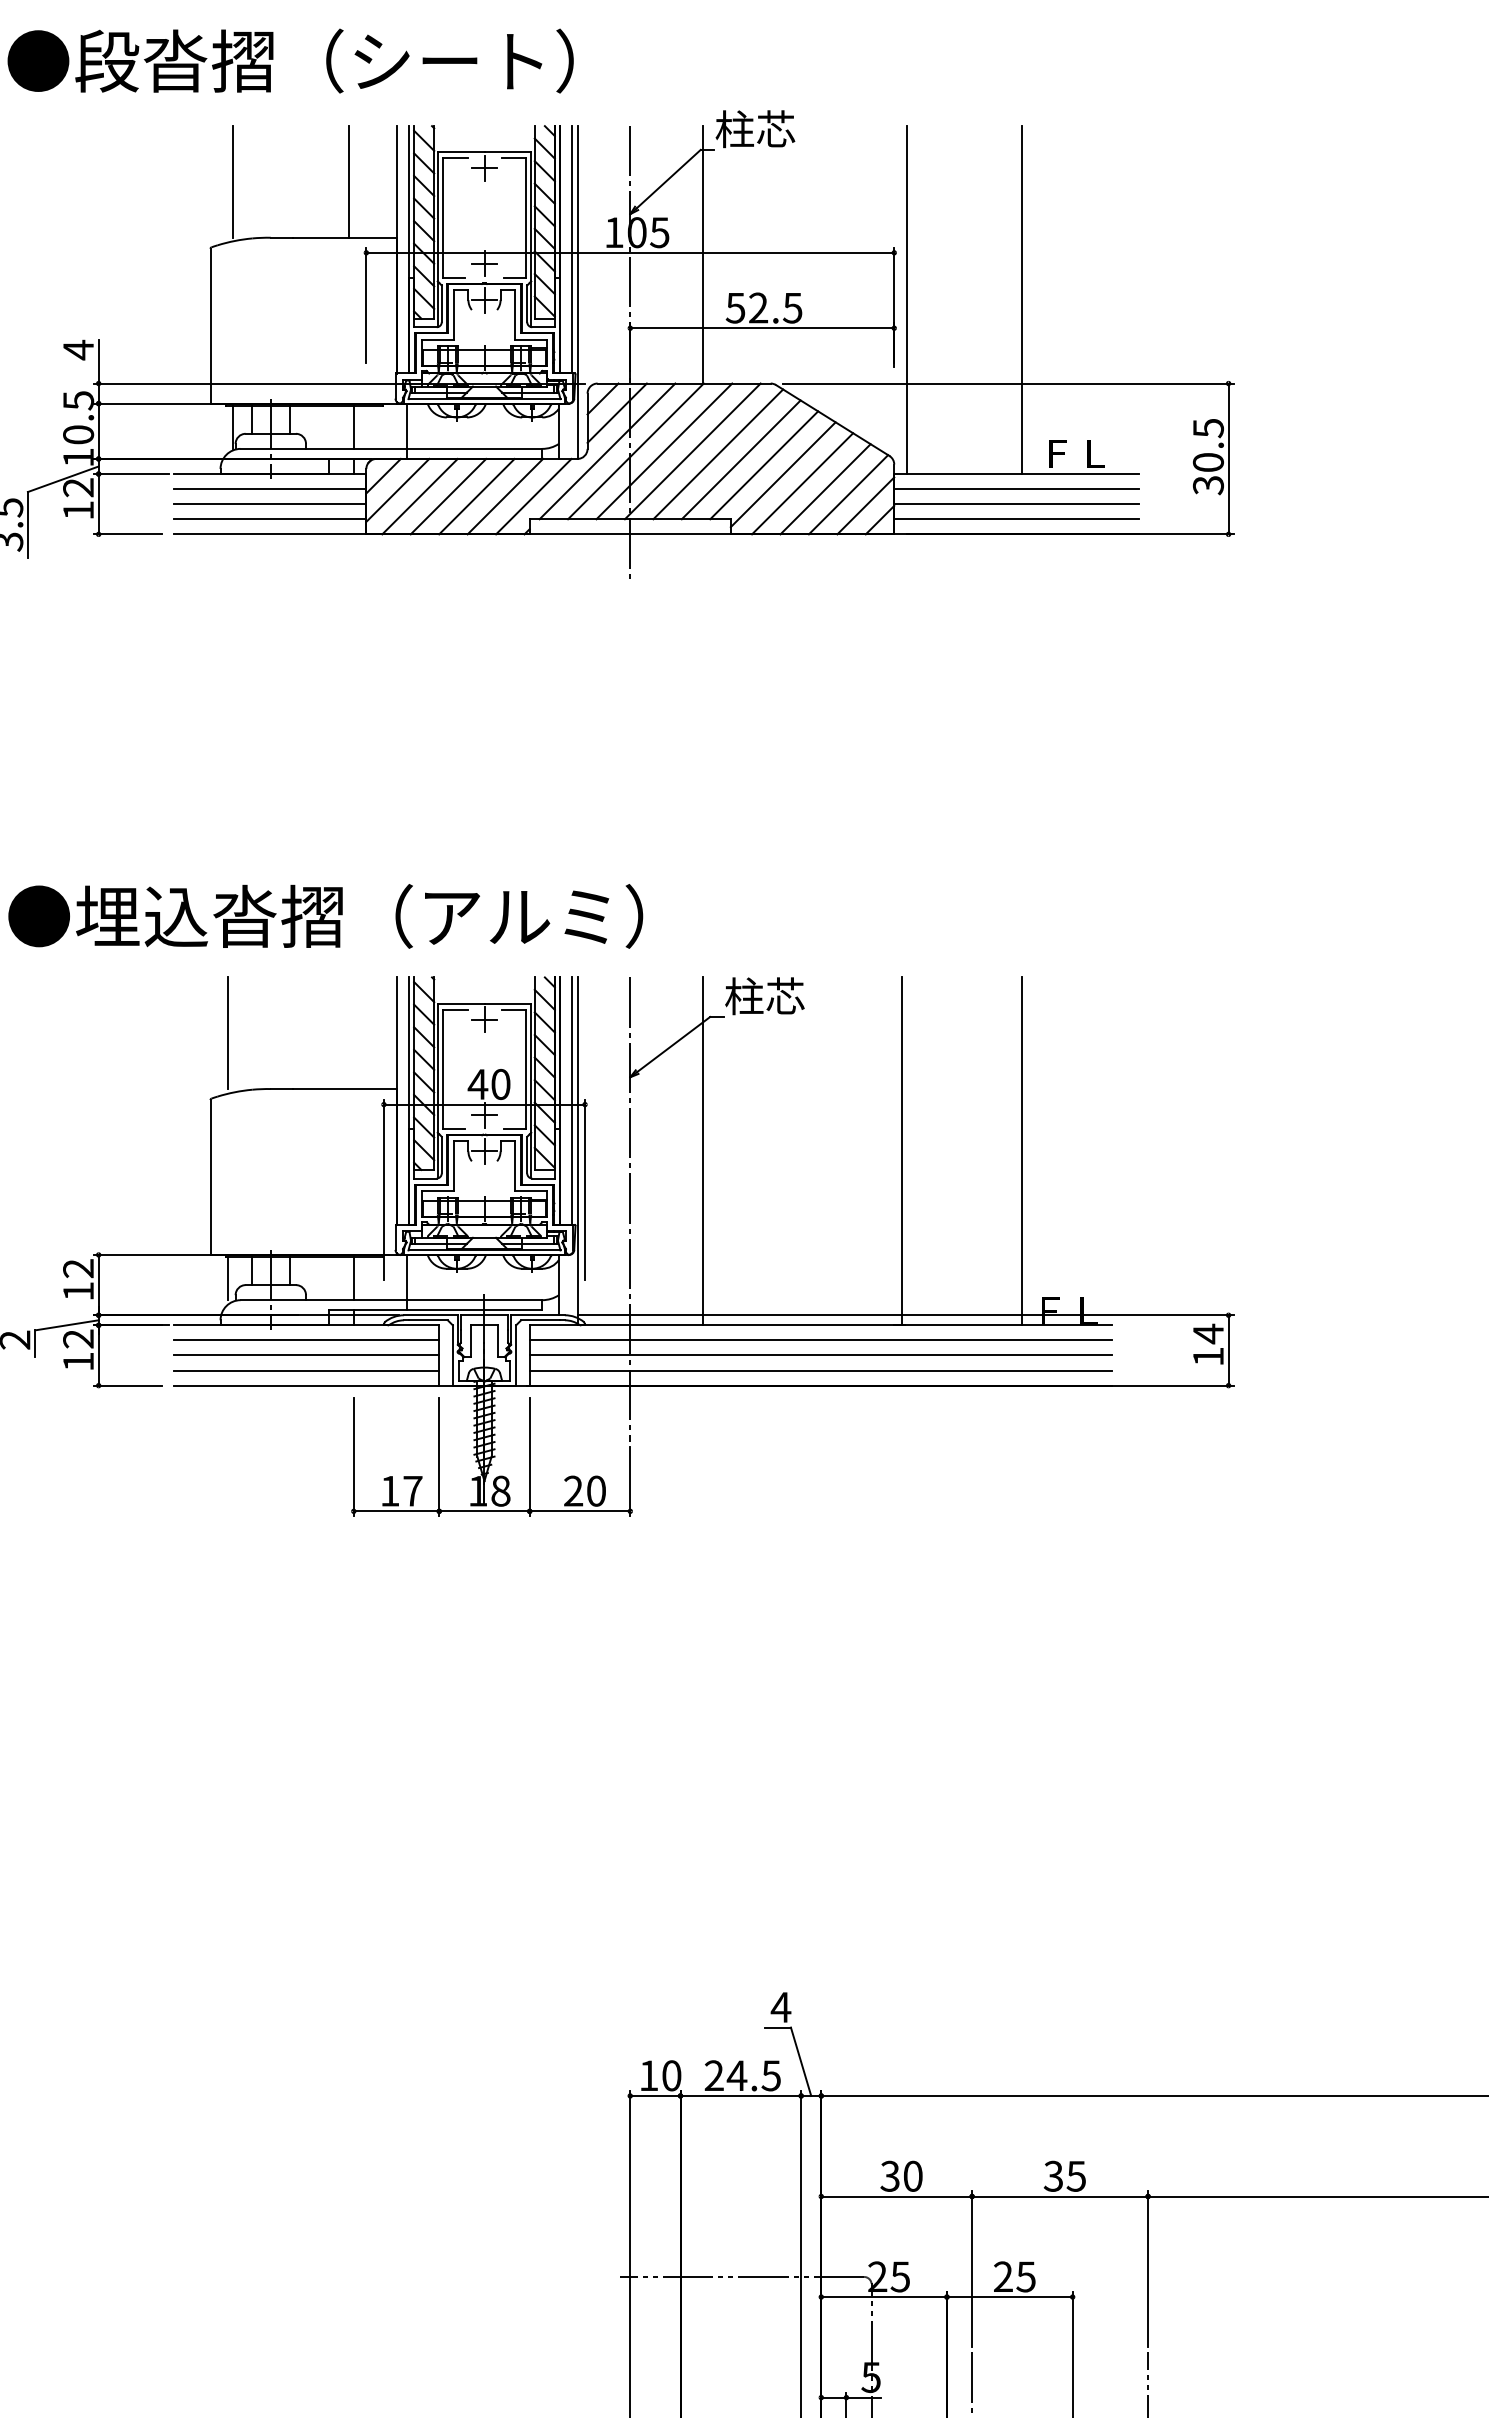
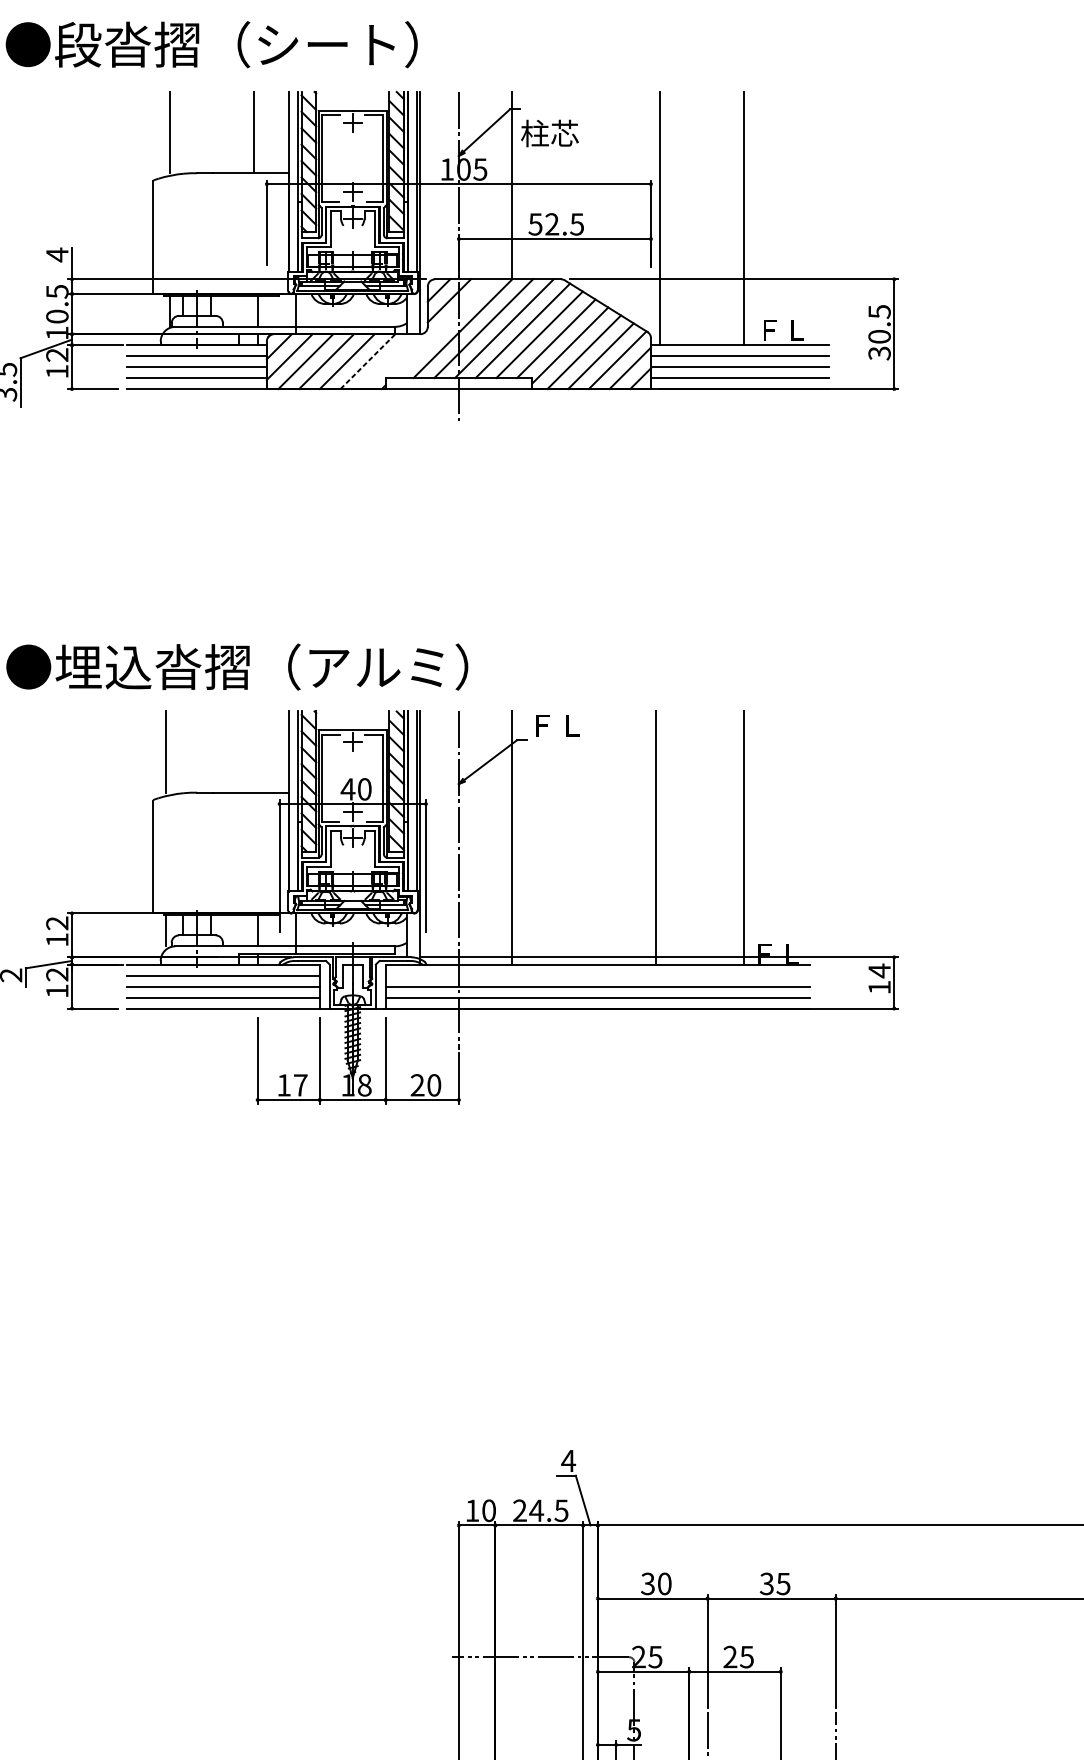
text: (755, 129) -> (550, 133), moved
line: (607, 451) -> (442, 328), removed
line: (505, 496) -> (368, 361), solid -> dashed
line: (533, 496) -> (388, 361), removed
text: (764, 996) -> (556, 725), 柱芯 -> ＦＬ
line: (820, 1340) -> (597, 975), removed

